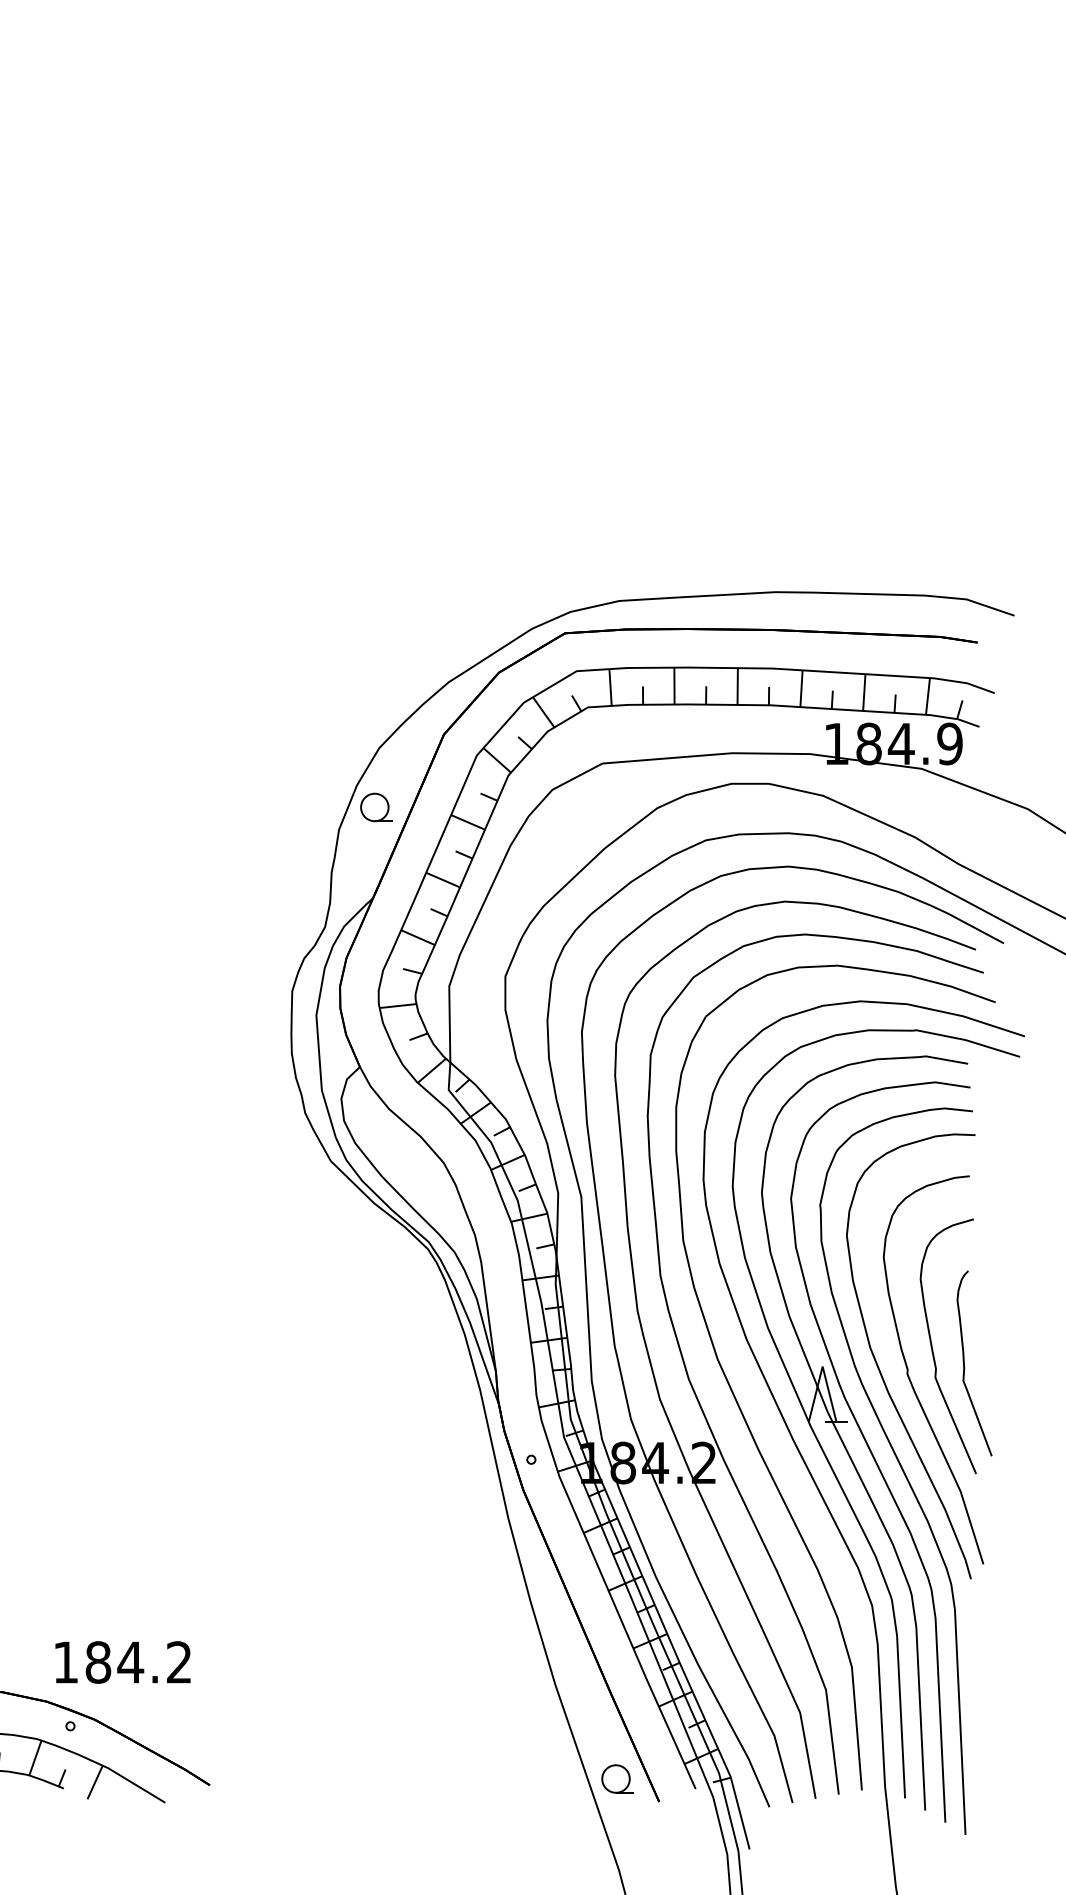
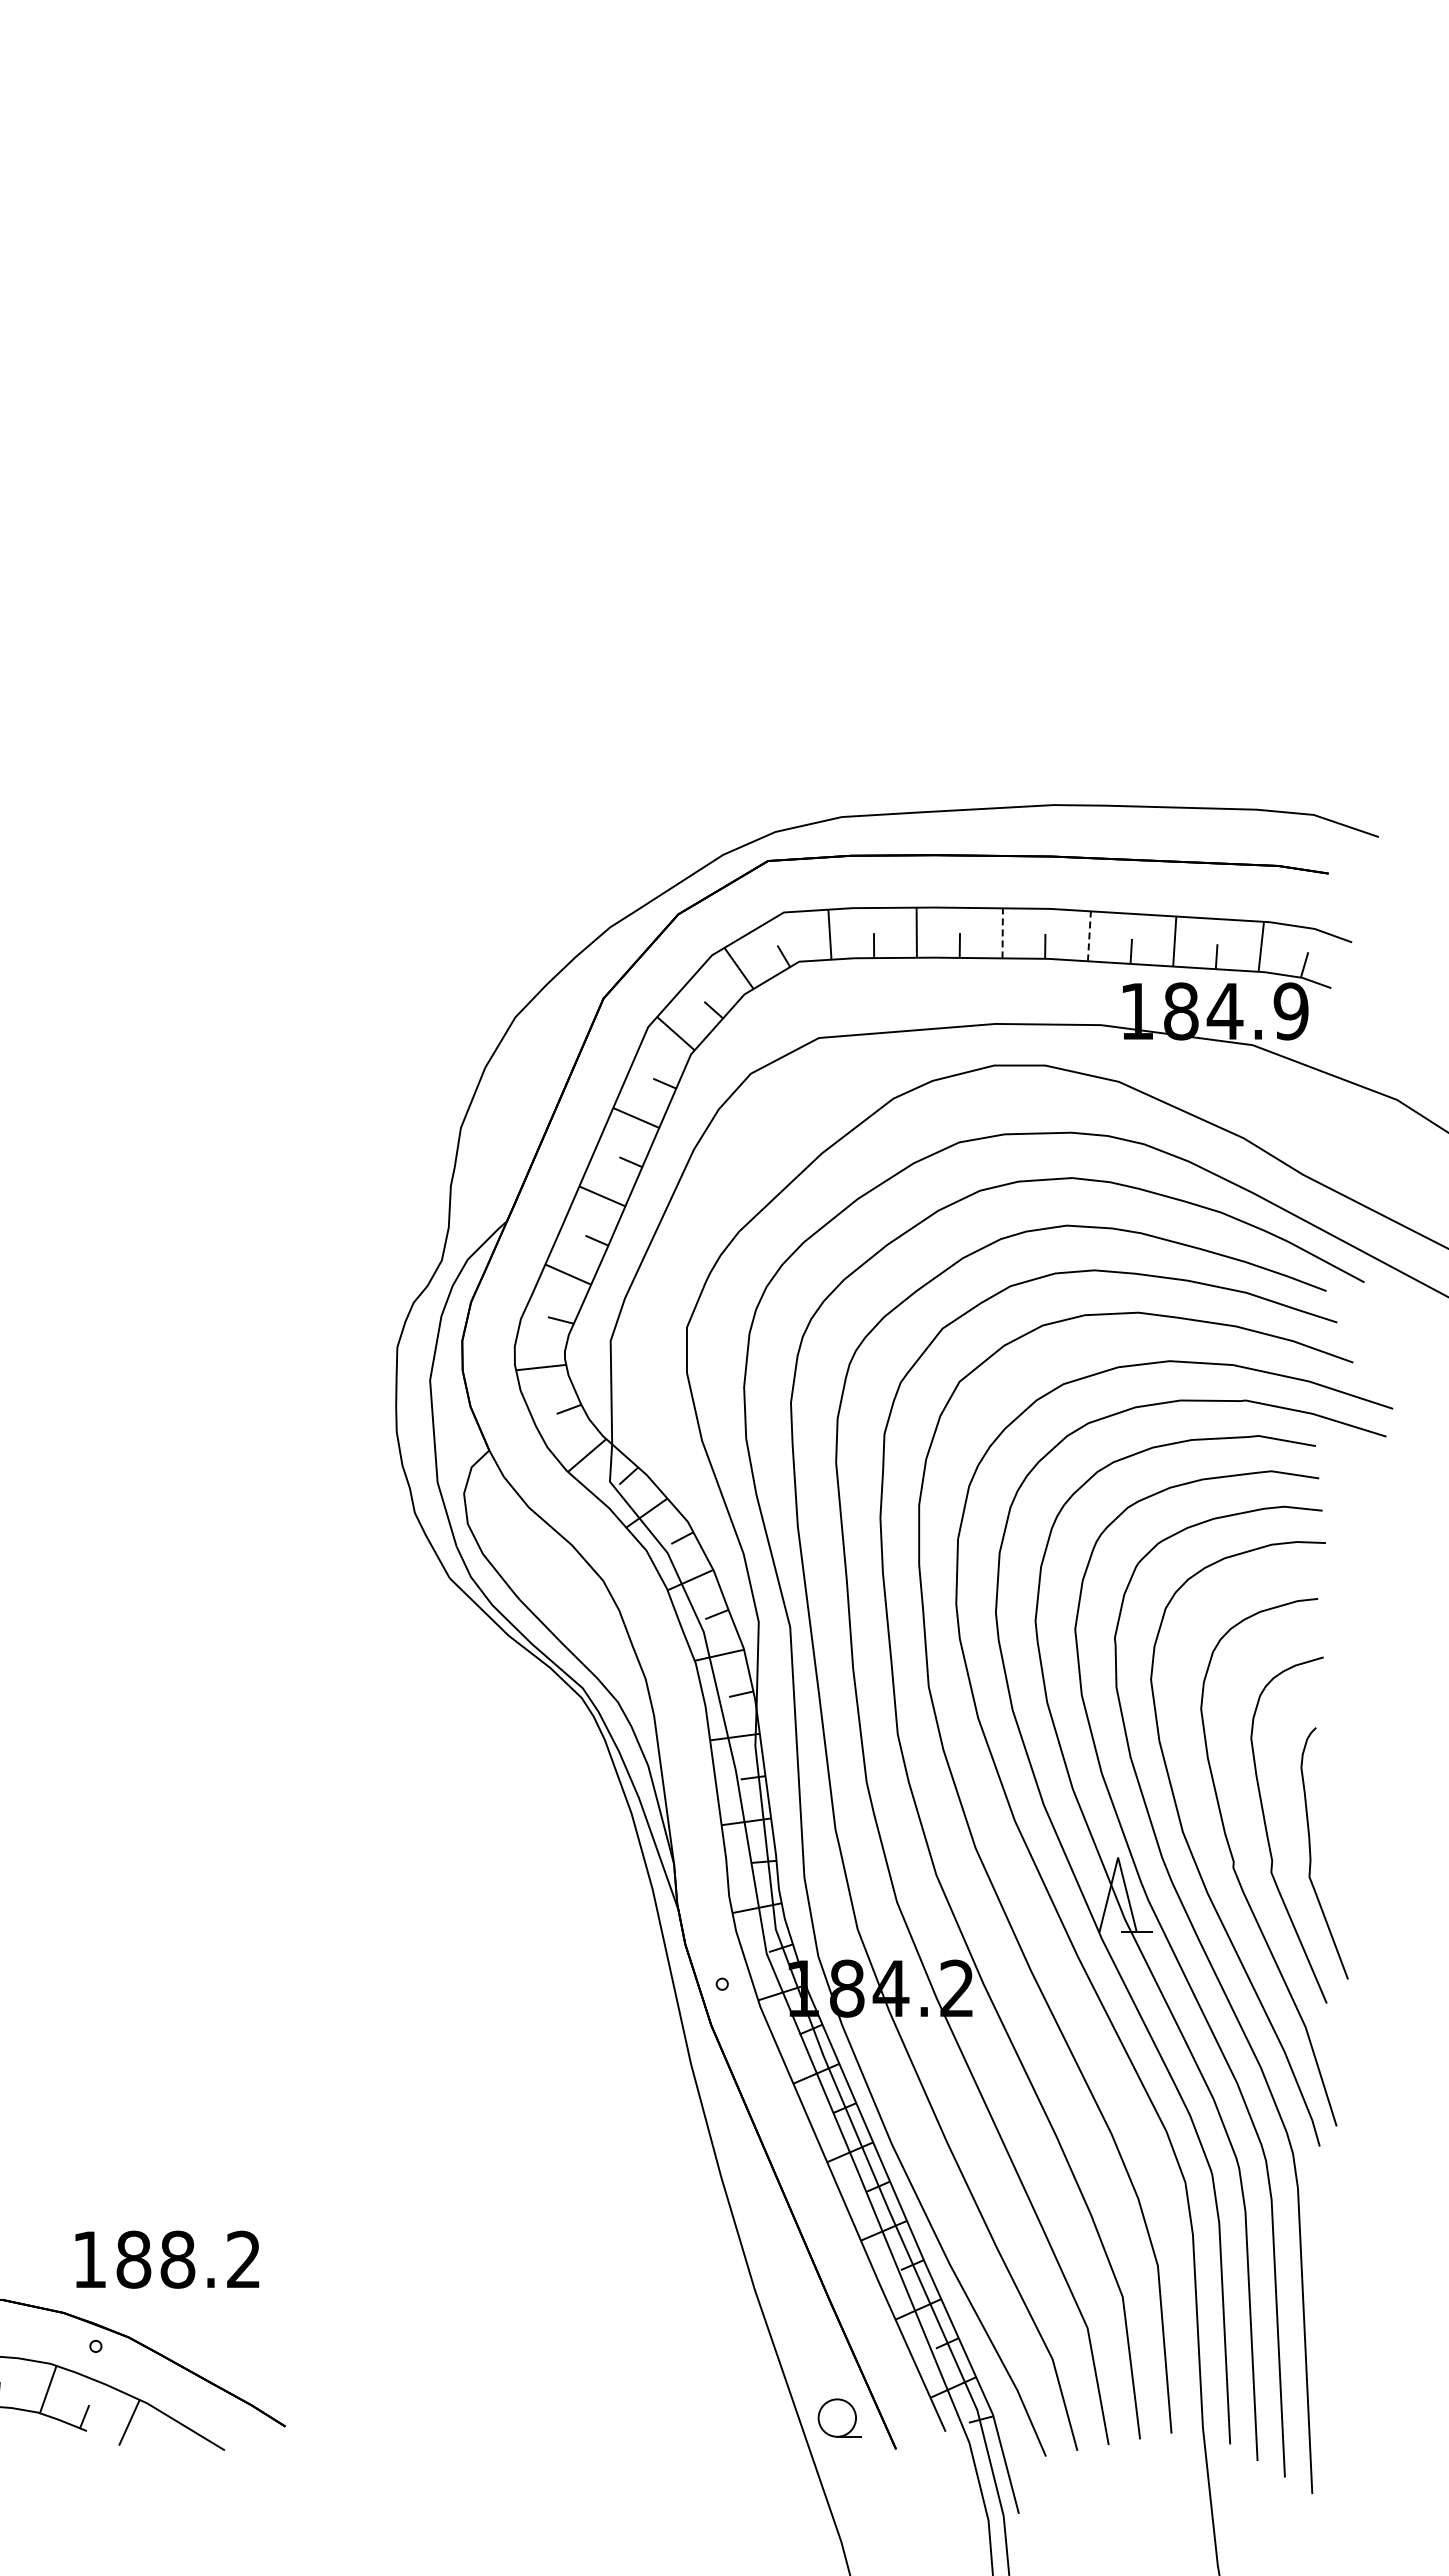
line: (737, 685) -> (1002, 932), solid -> dashed
line: (801, 688) -> (1089, 935), solid -> dashed
part: (377, 807) -> (512, 1097), removed
text: (130, 1662) -> (177, 2259), 184.2 -> 188.2

